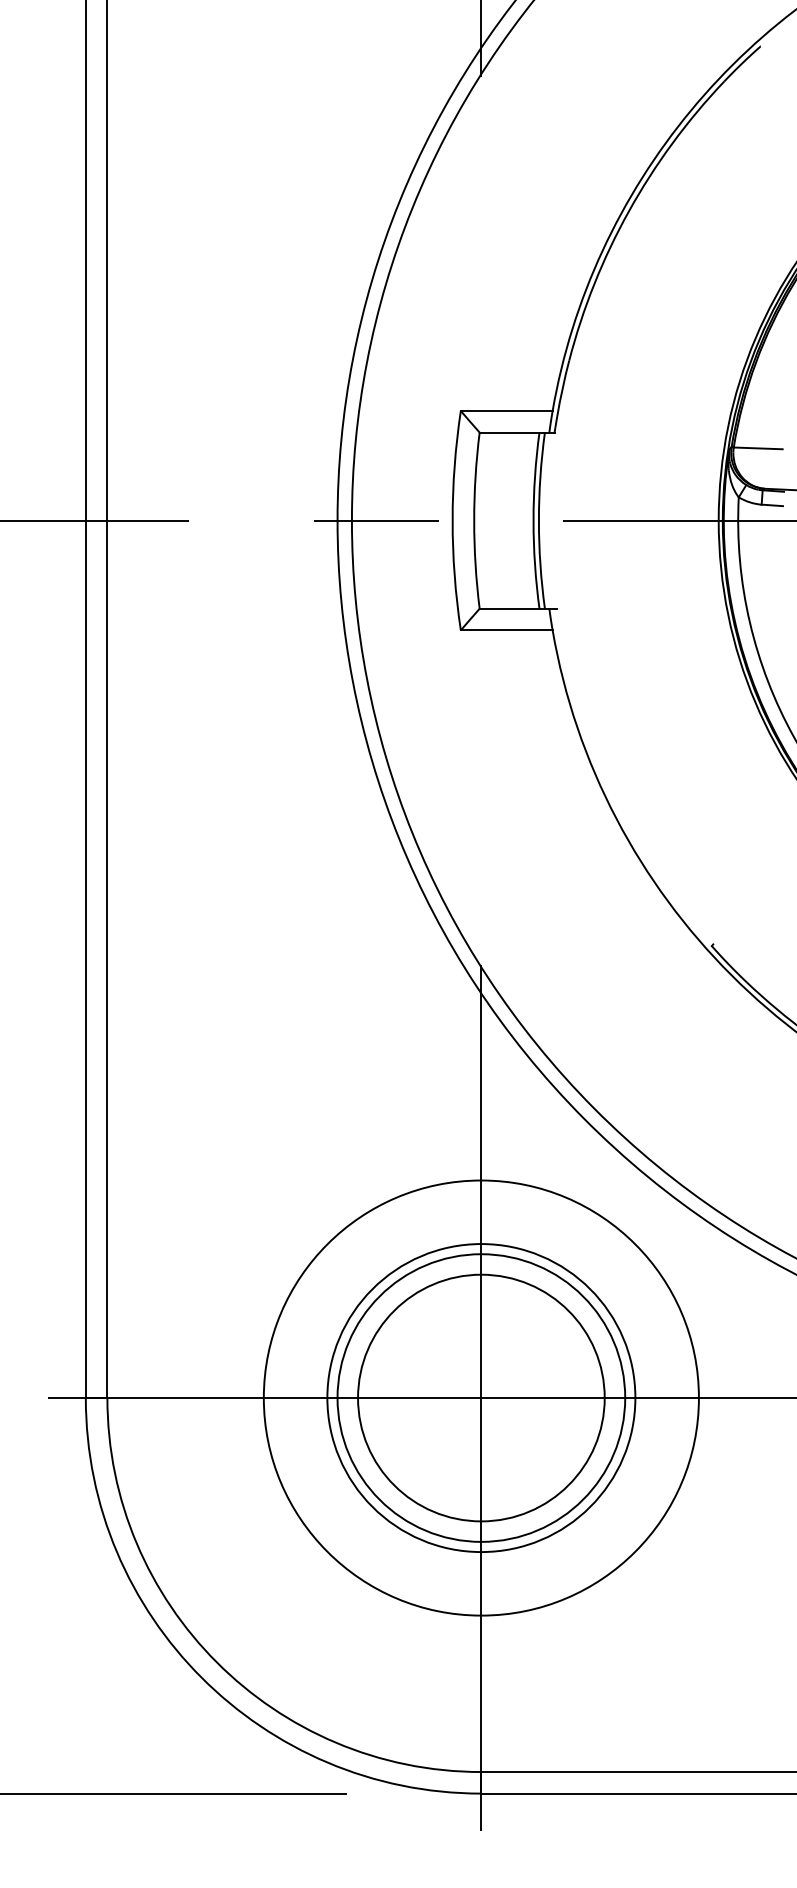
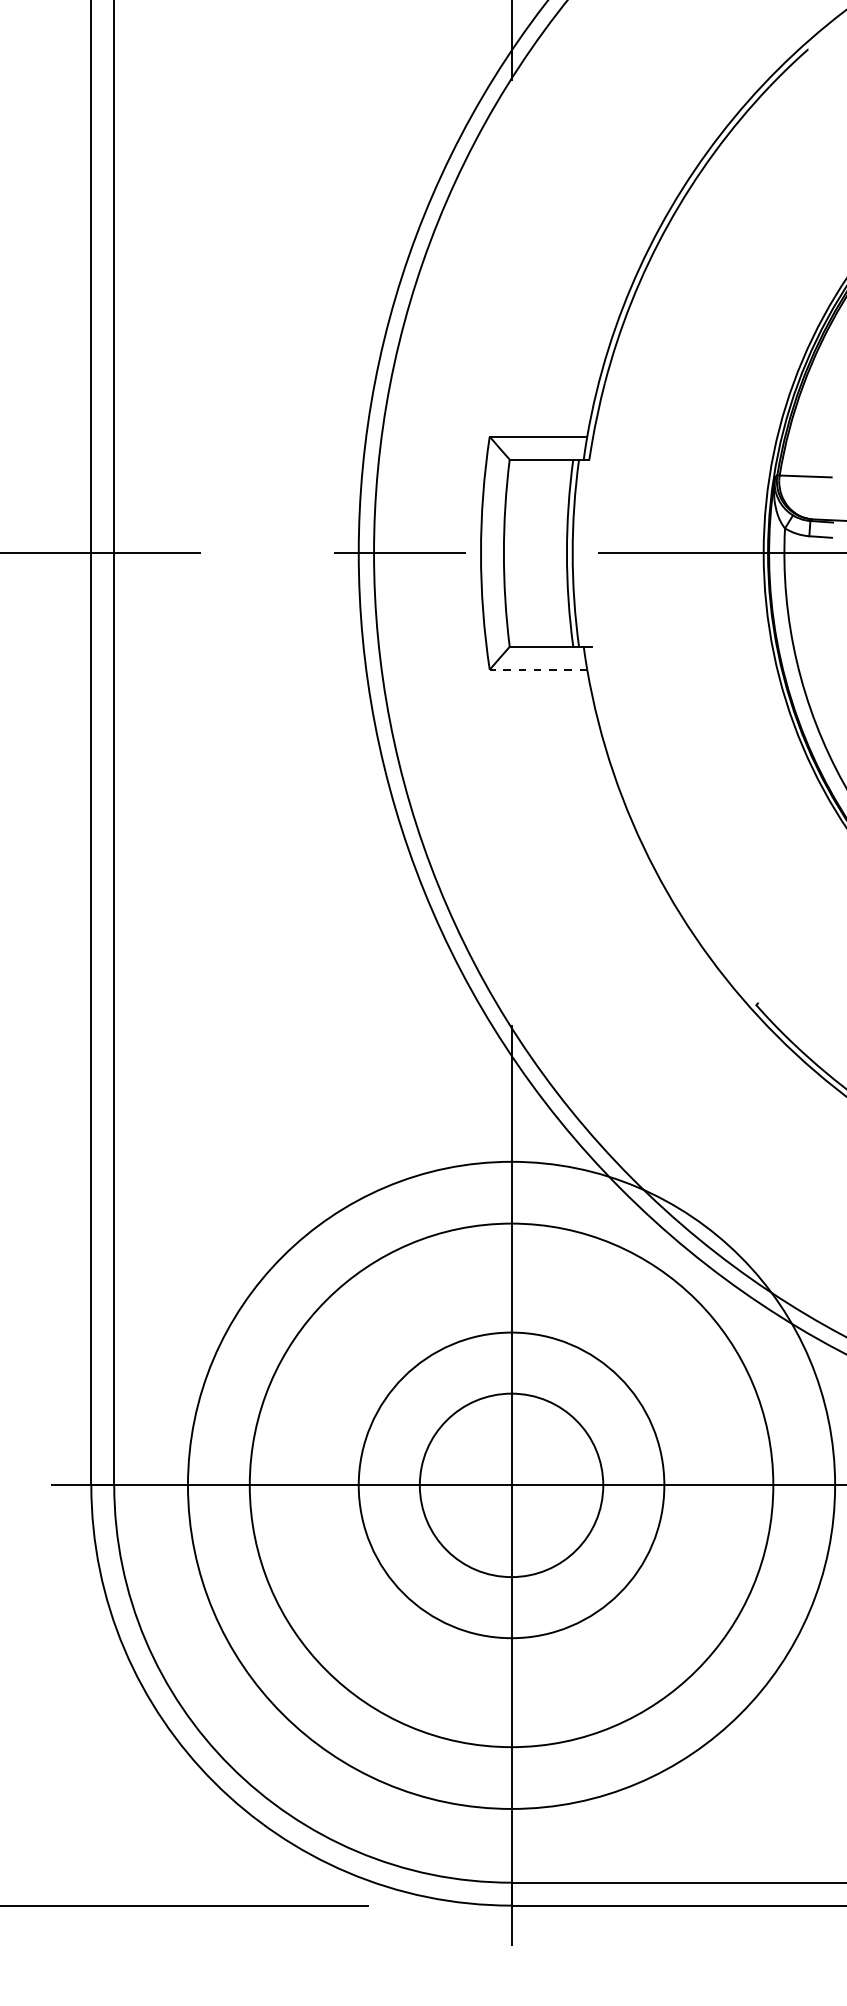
line: (506, 630) -> (538, 669), solid -> dashed
circle: (480, 1397) -> (510, 1484), size x1.4
circle: (481, 1397) -> (511, 1484), size x0.7
circle: (481, 1398) -> (511, 1485), size x1.6

